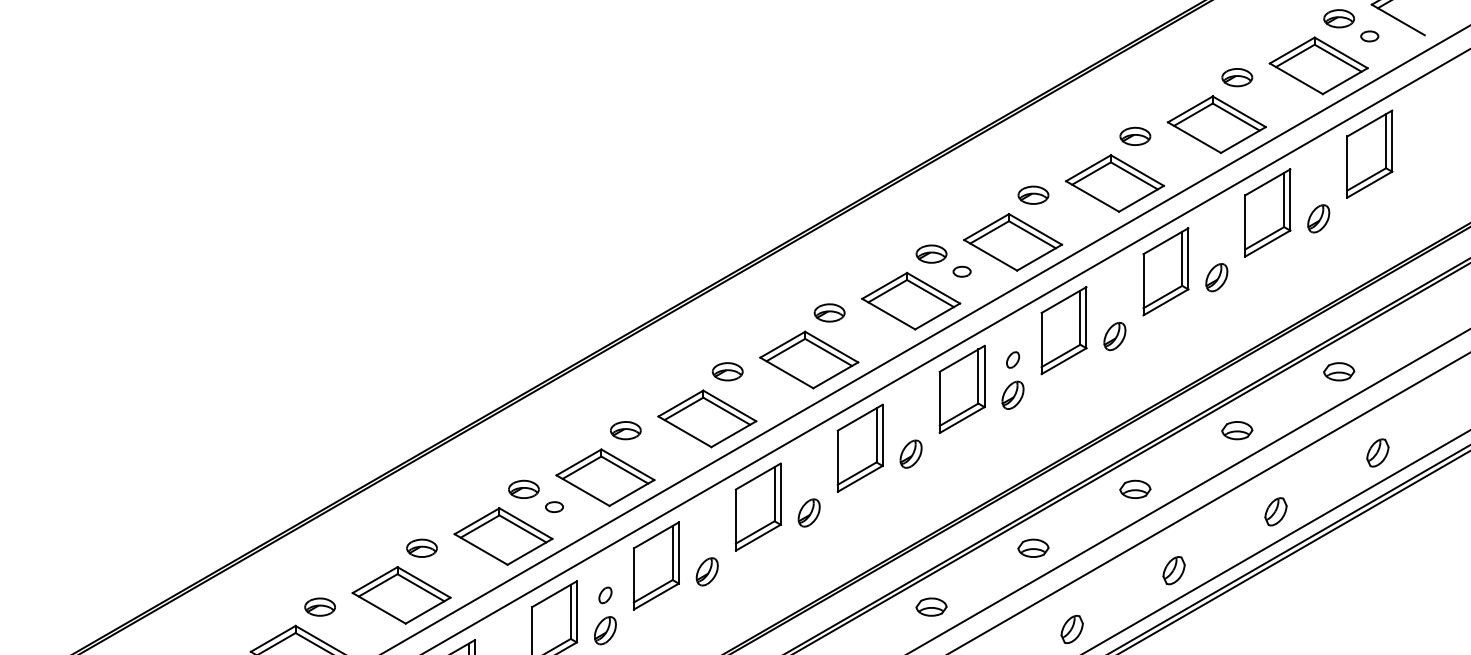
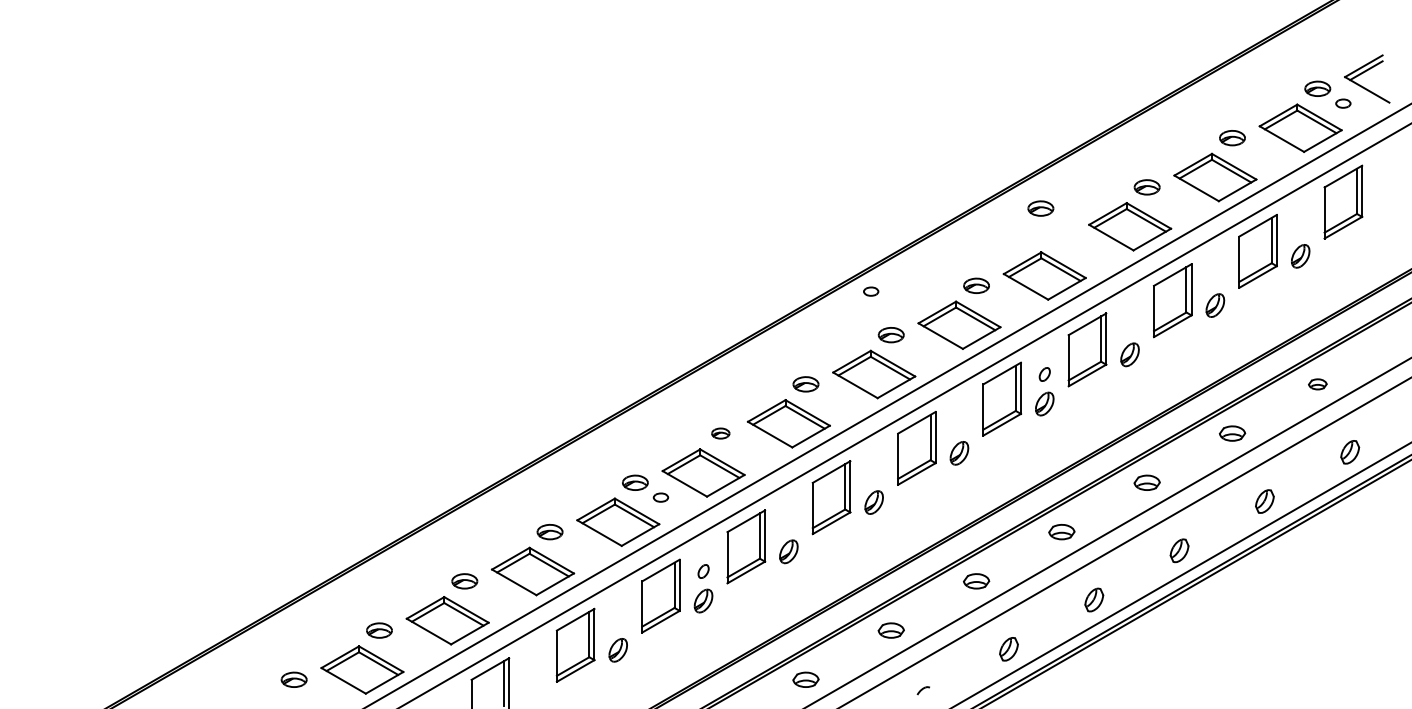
part: (1033, 195) -> (1040, 208), moved
part: (962, 271) -> (871, 291), moved
part: (1338, 371) -> (1317, 384), size x0.7
part: (625, 430) -> (720, 433), size x0.7

